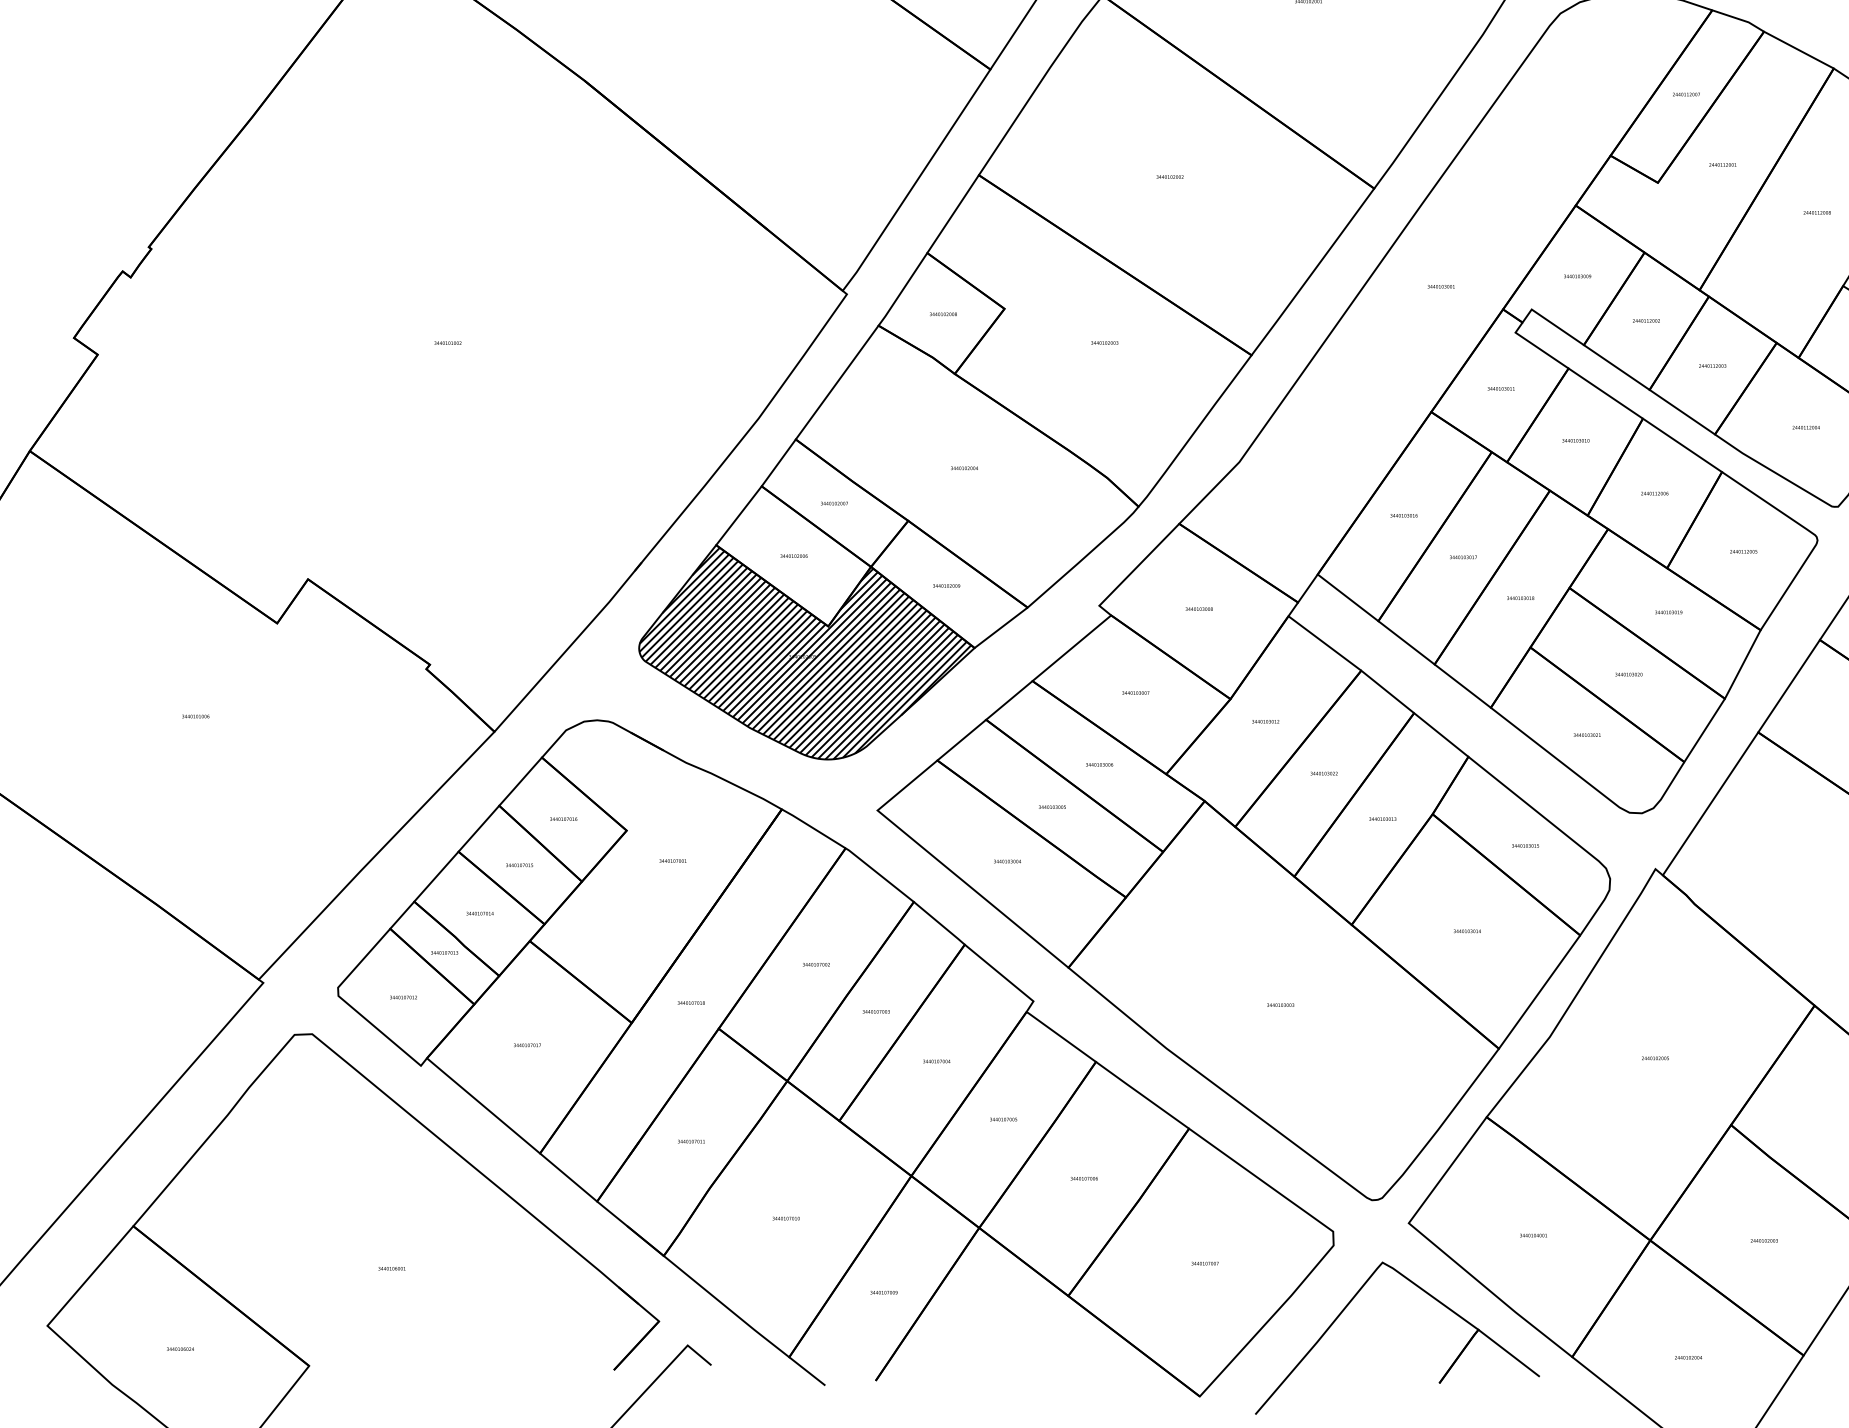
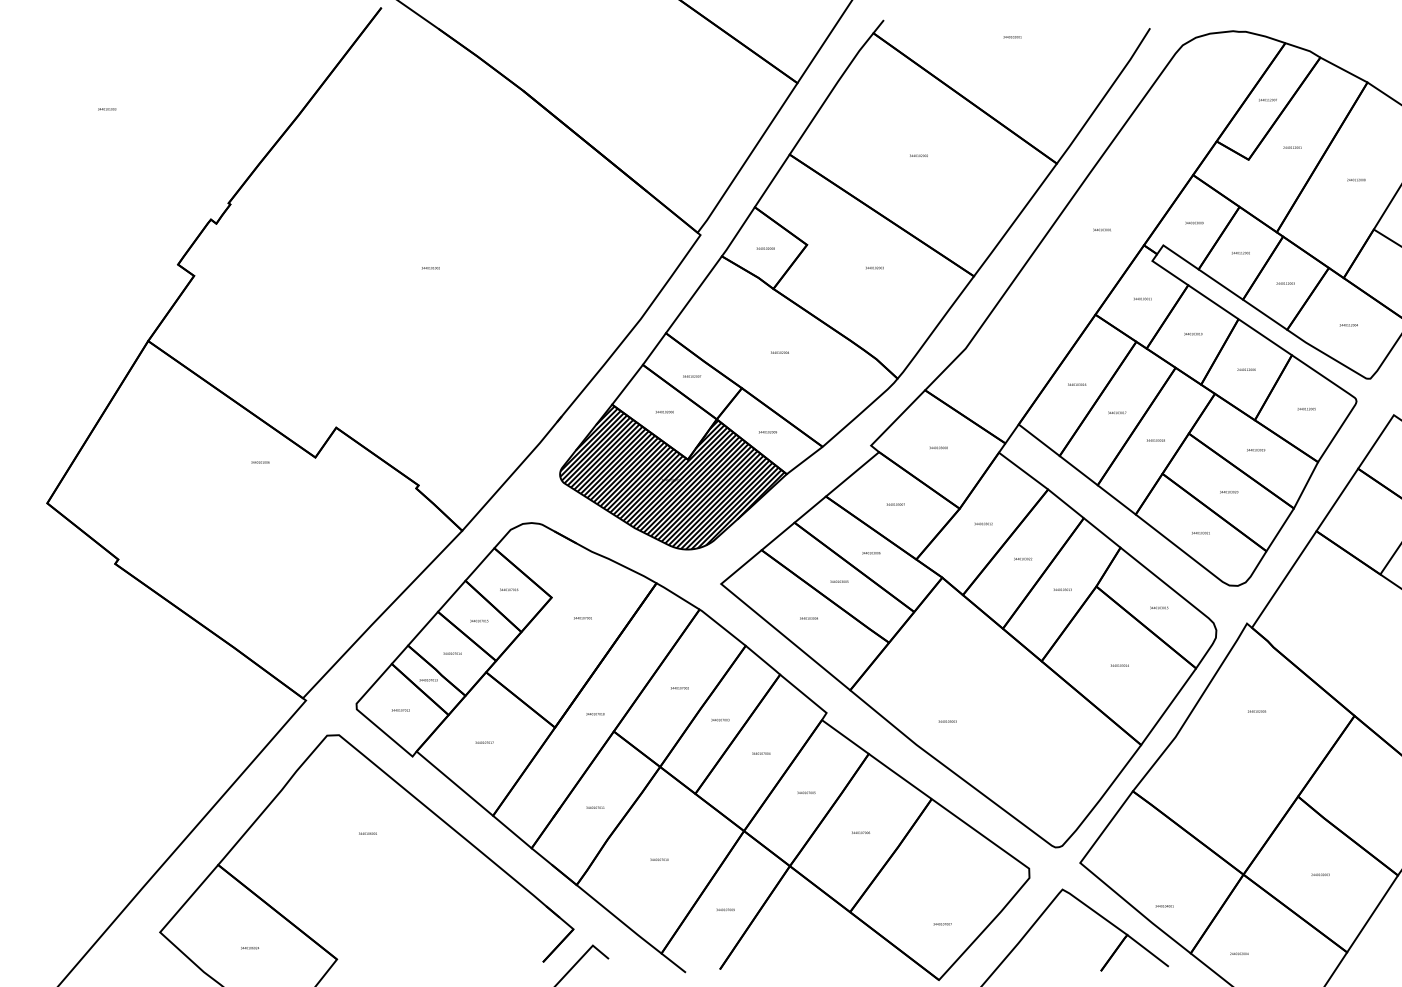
text: (195, 716) -> (260, 462), moved
text: (1280, 1005) -> (947, 721), moved
text: (1654, 1058) -> (1256, 711), moved
text: (1533, 1235) -> (1164, 906), moved
text: (1204, 1263) -> (942, 924), moved
text: (391, 1268) -> (367, 833), moved
text: (1688, 1357) -> (1239, 953), moved

